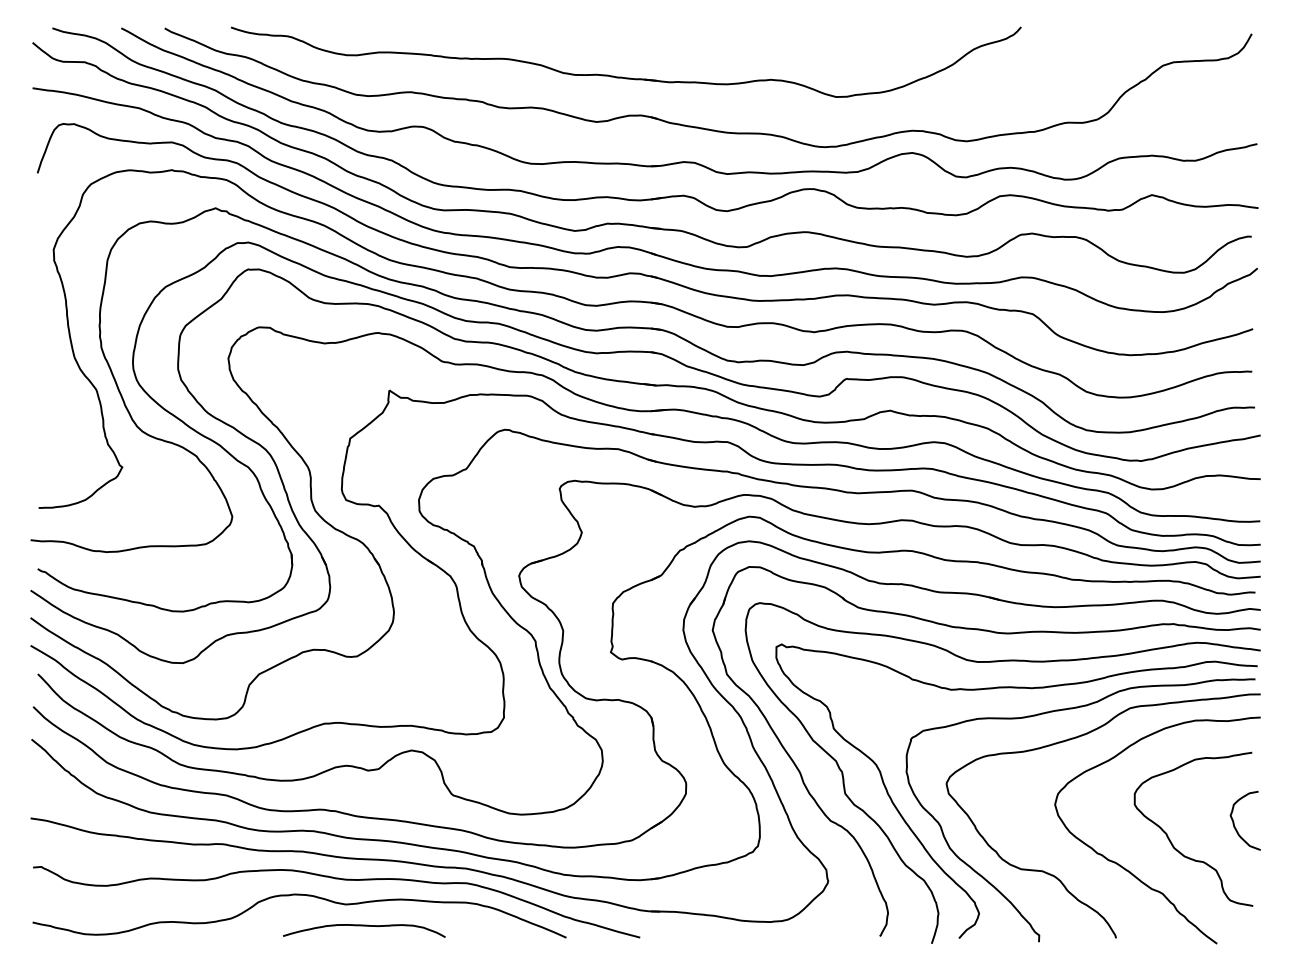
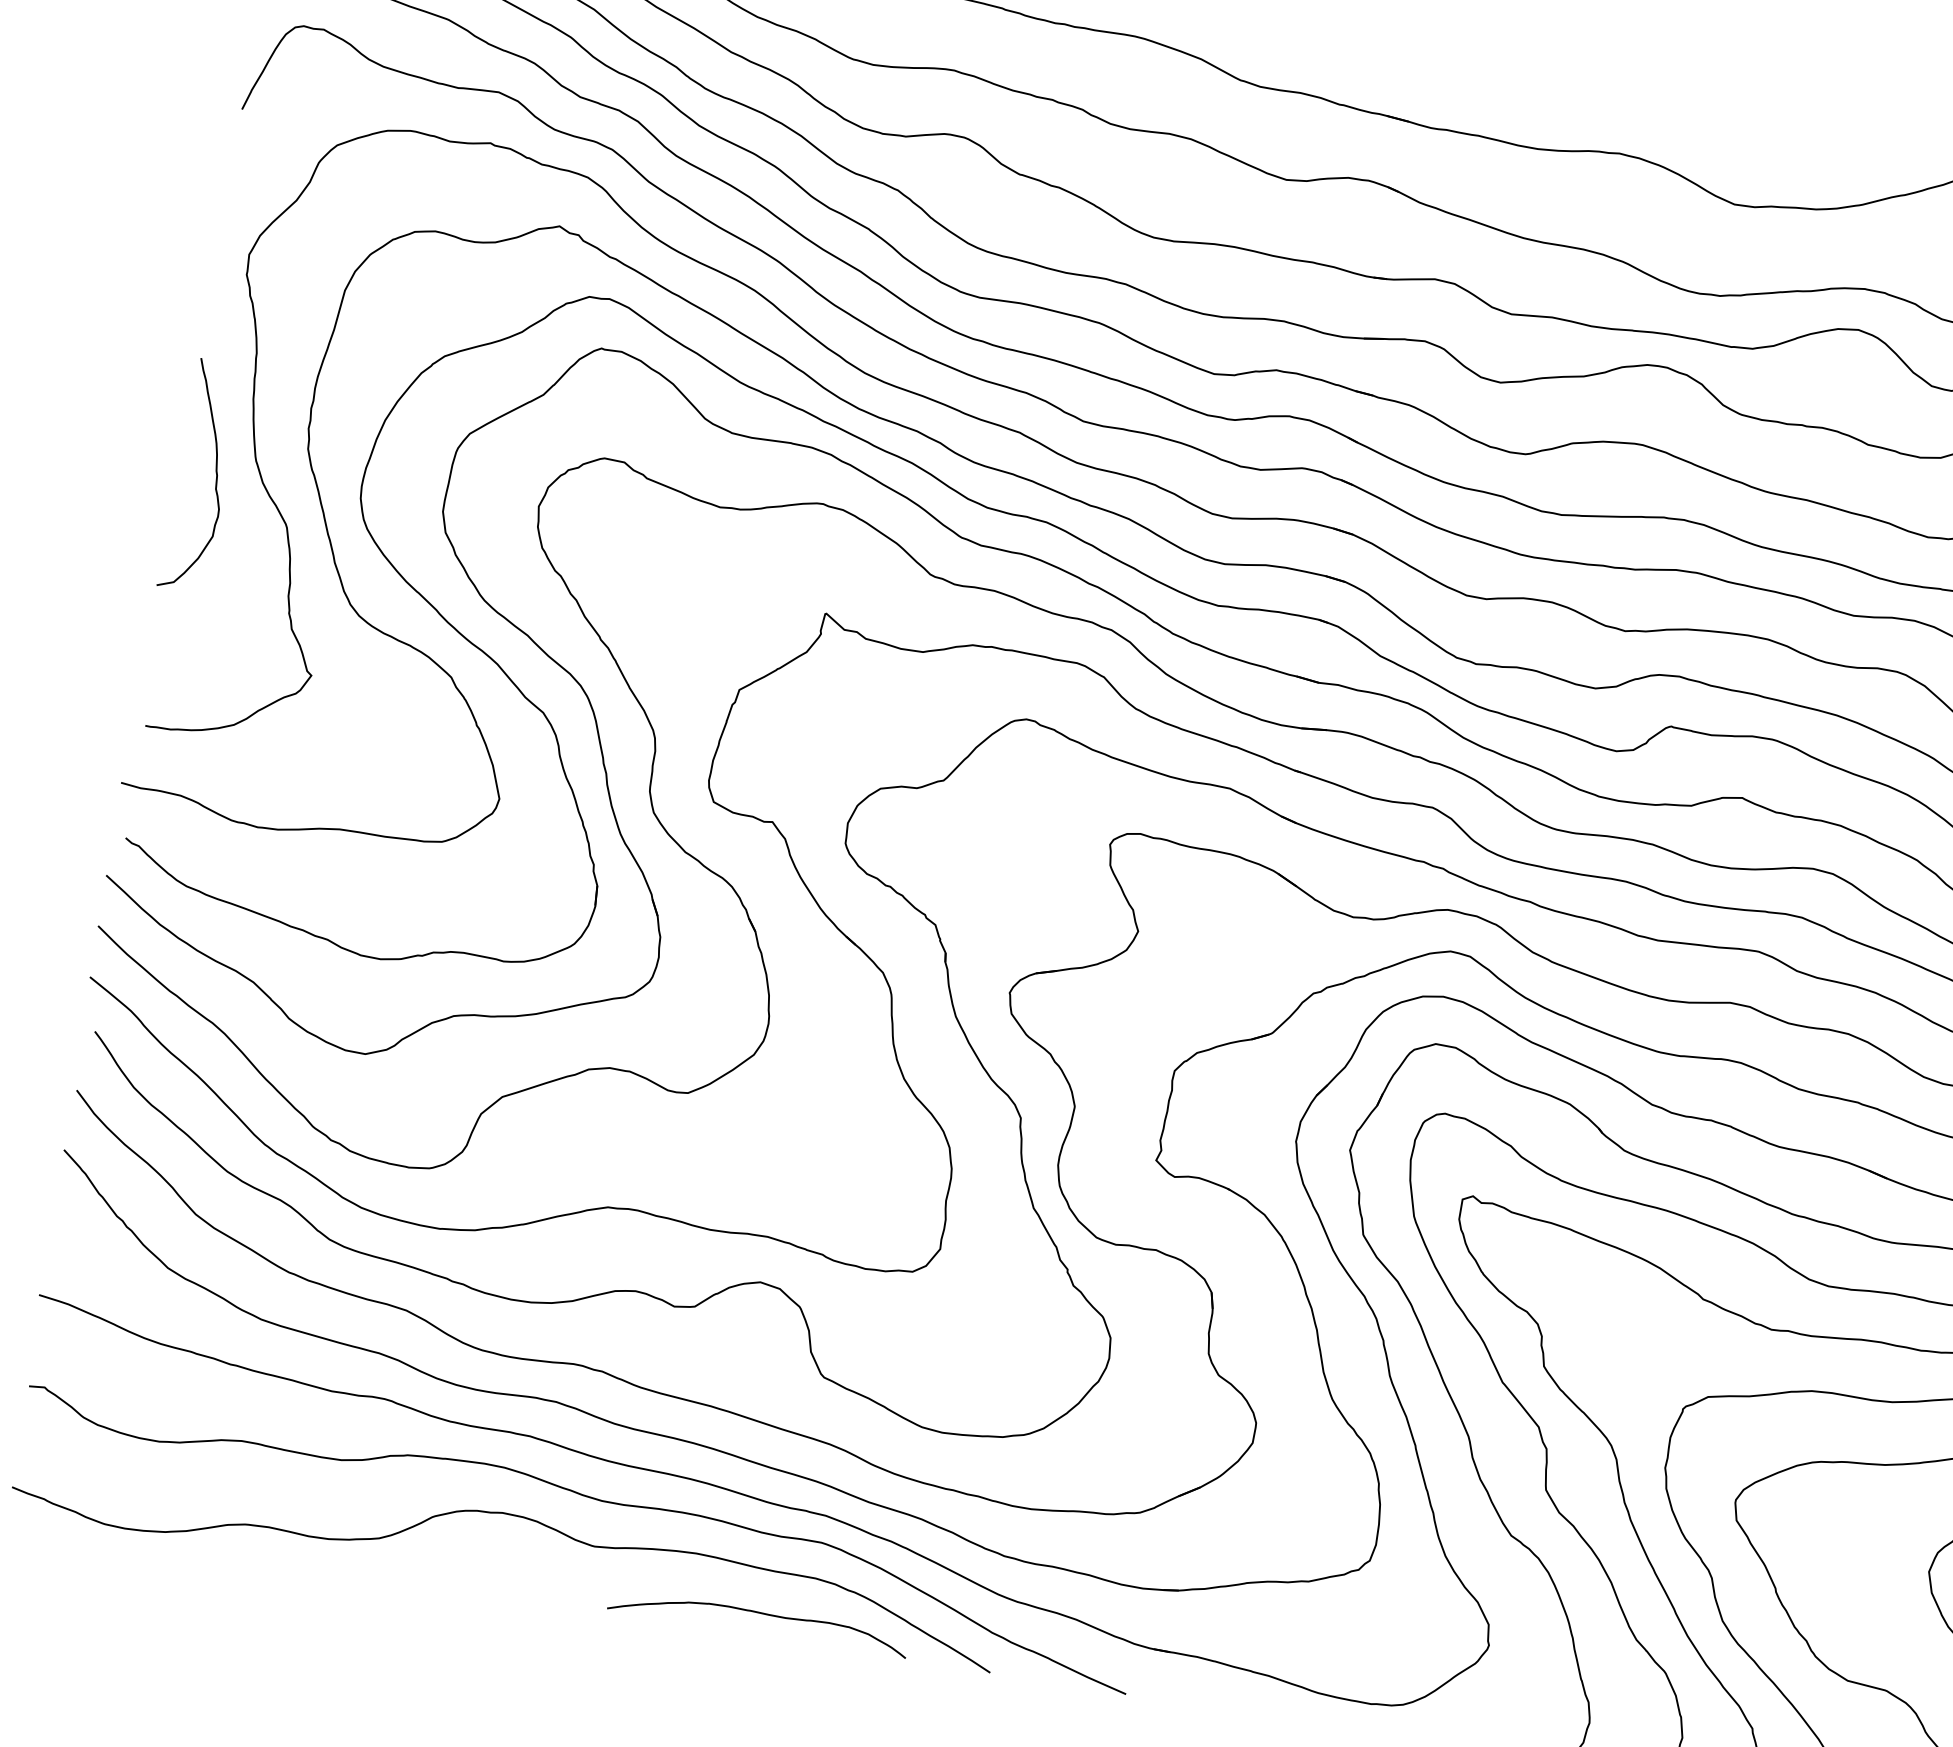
curve: (54, 370) -> (215, 477), added
curve: (364, 926) -> (759, 1614), moved

